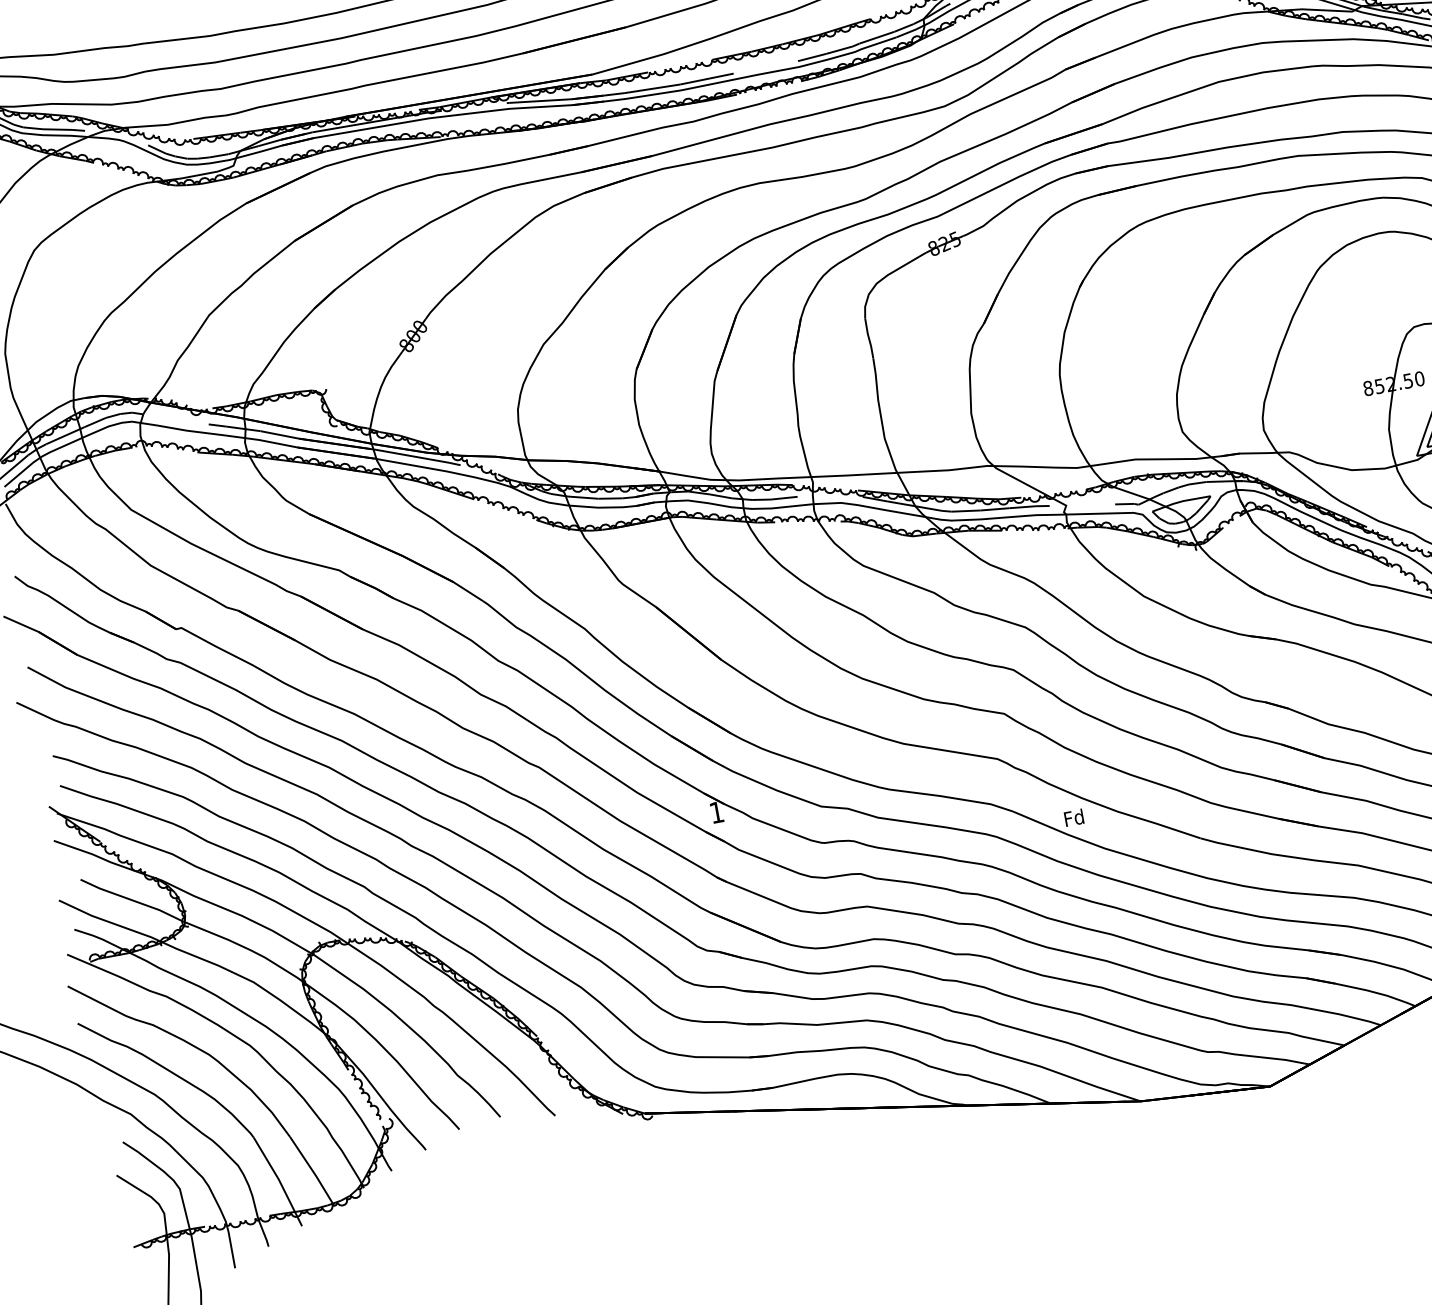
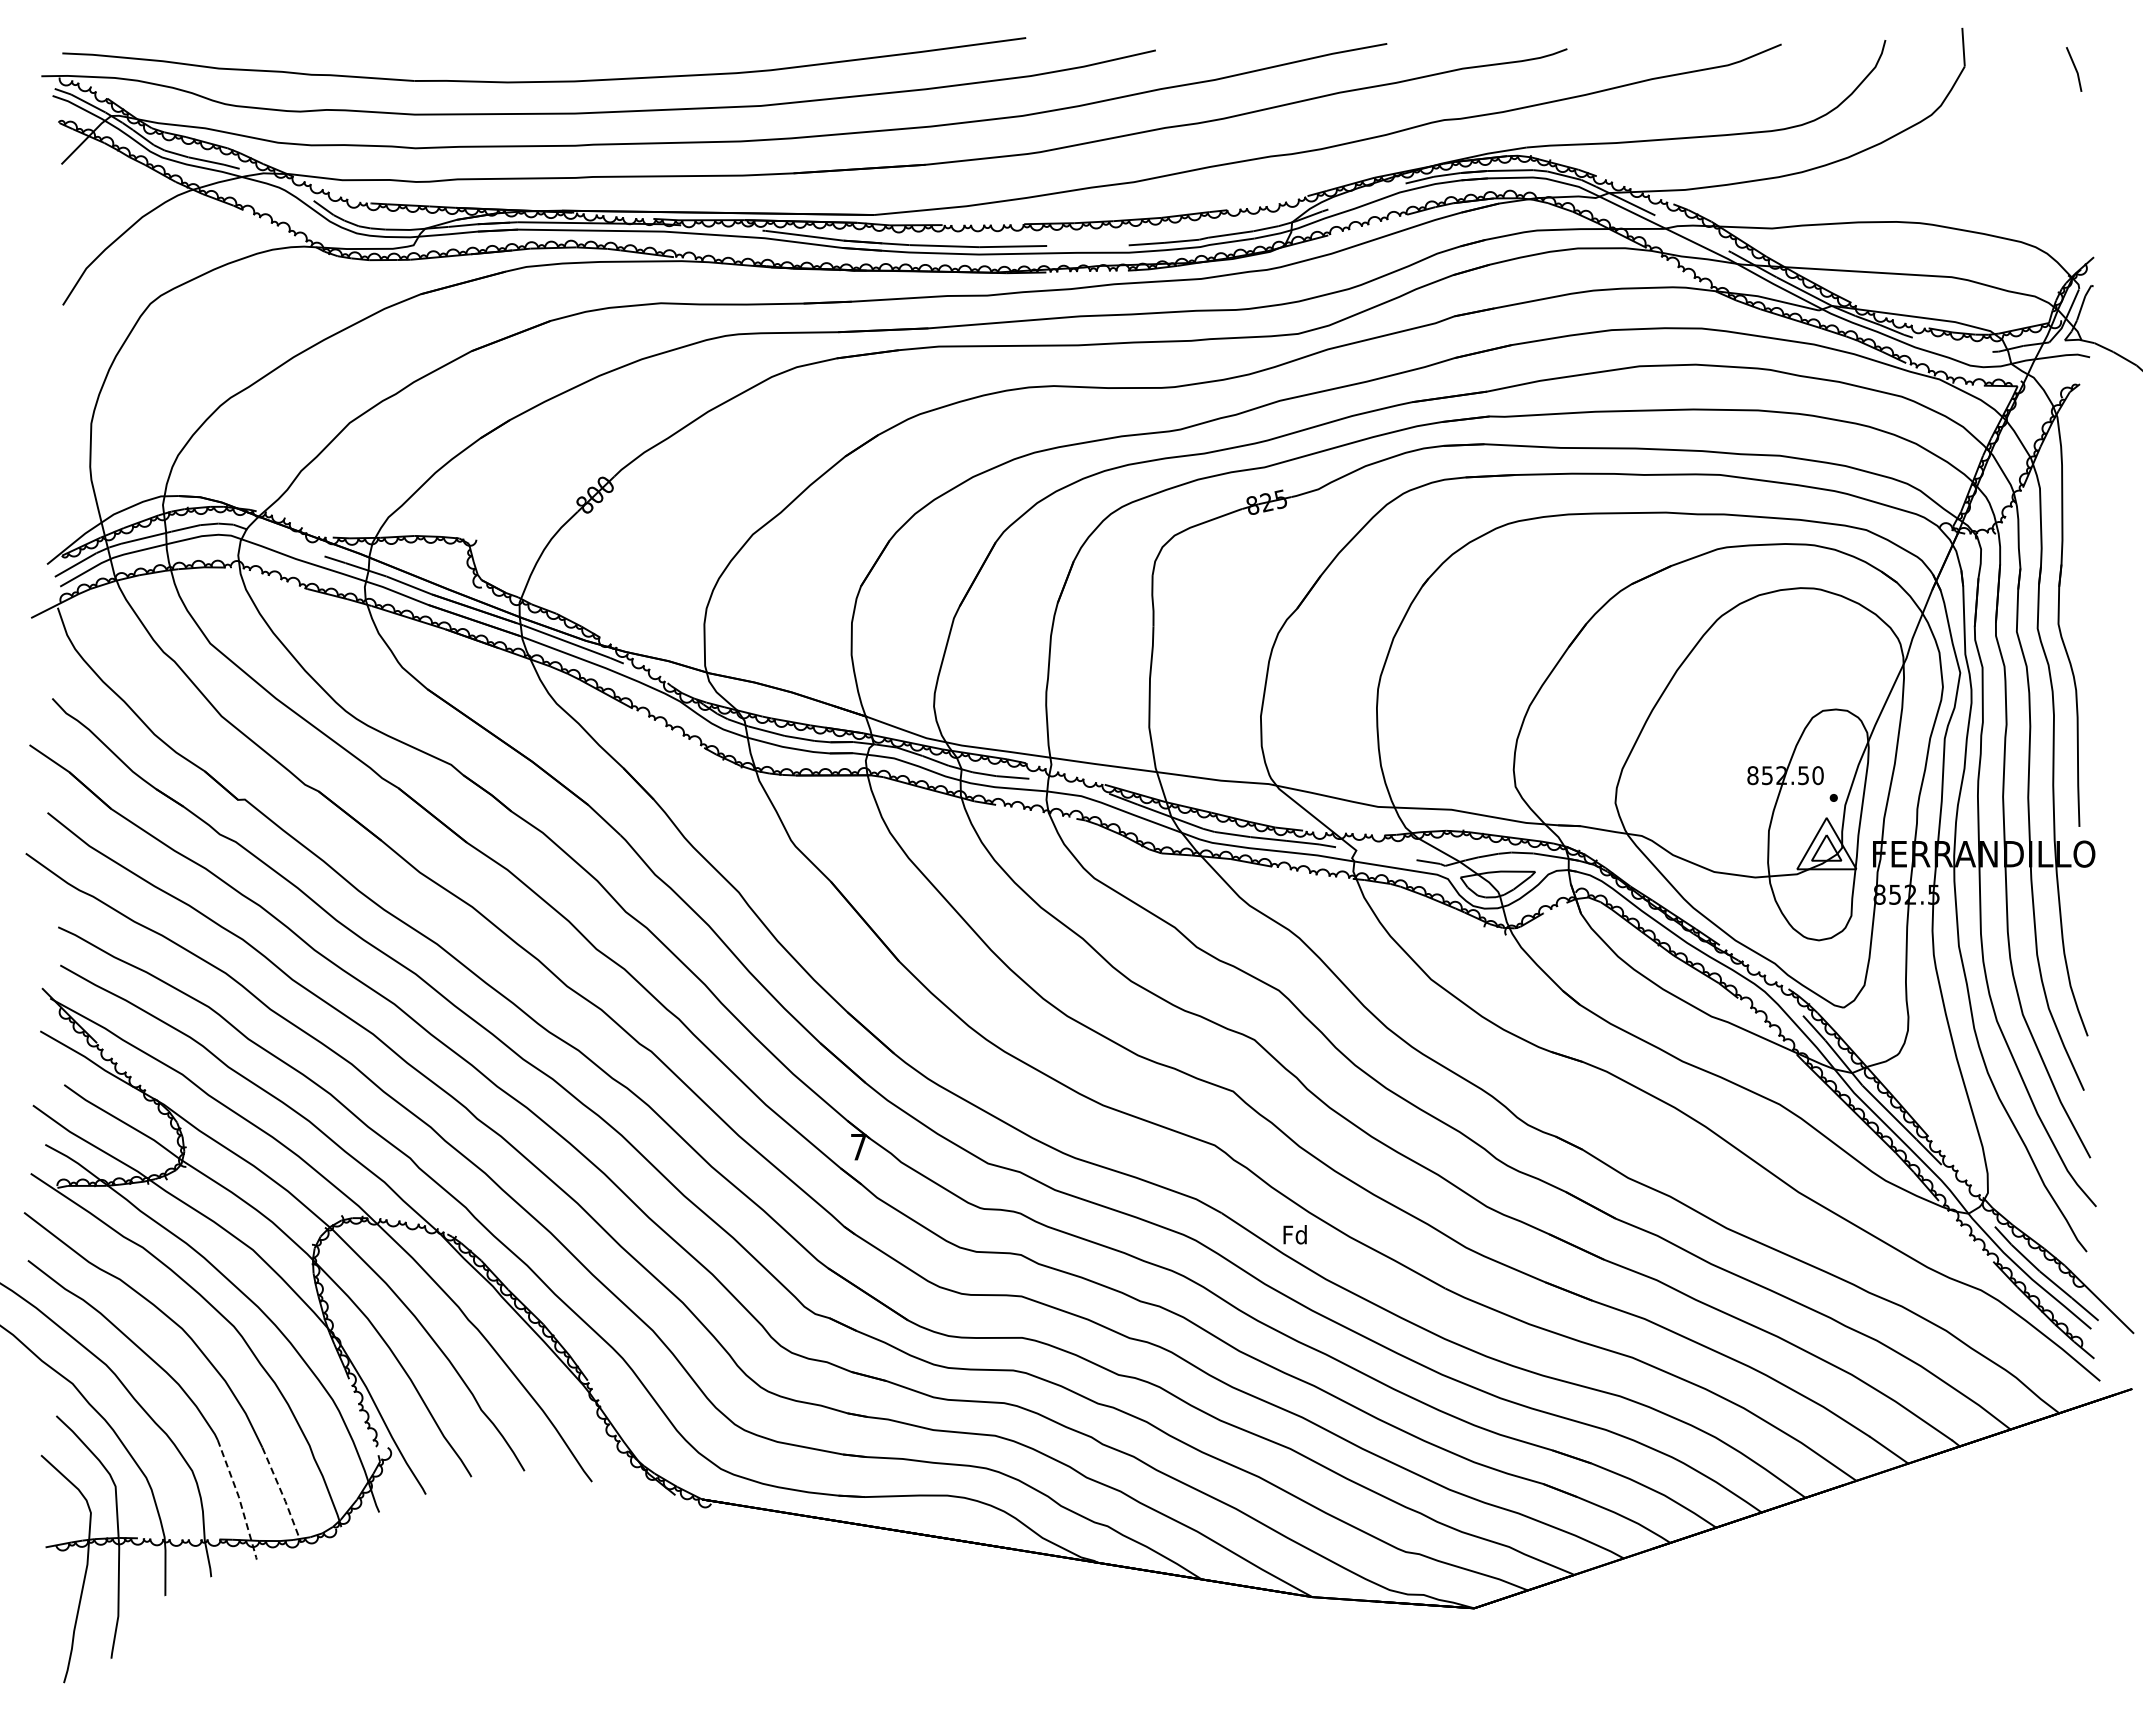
text: (716, 812) -> (858, 1147), 1 -> 7
line: (312, 1171) -> (282, 1495), solid -> dashed
line: (279, 1181) -> (239, 1499), solid -> dashed

